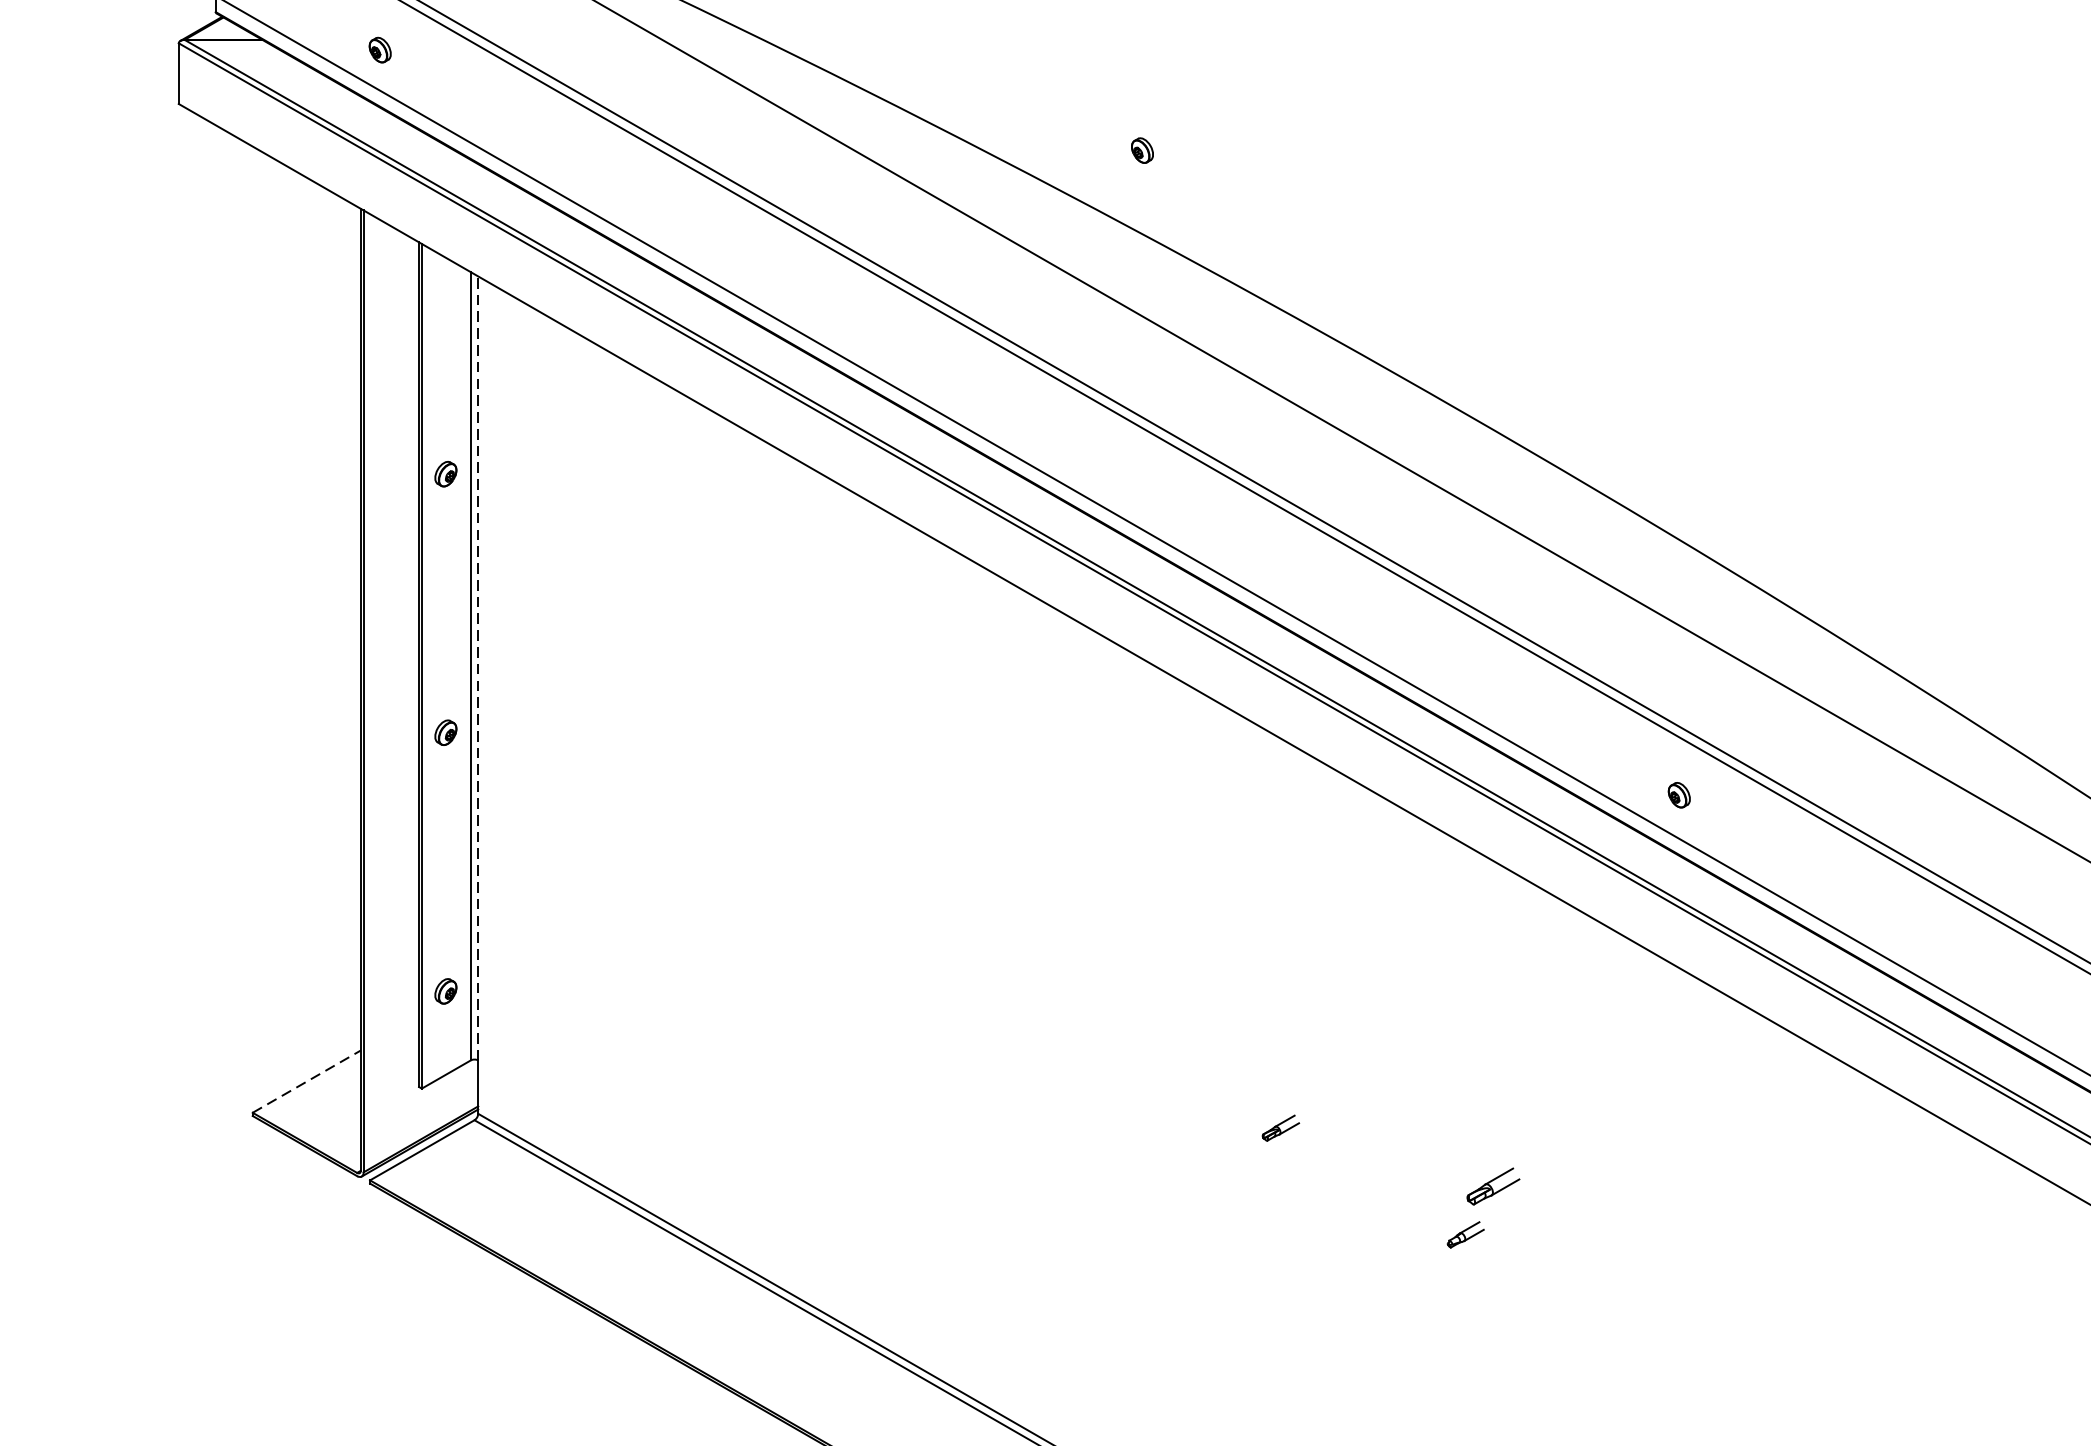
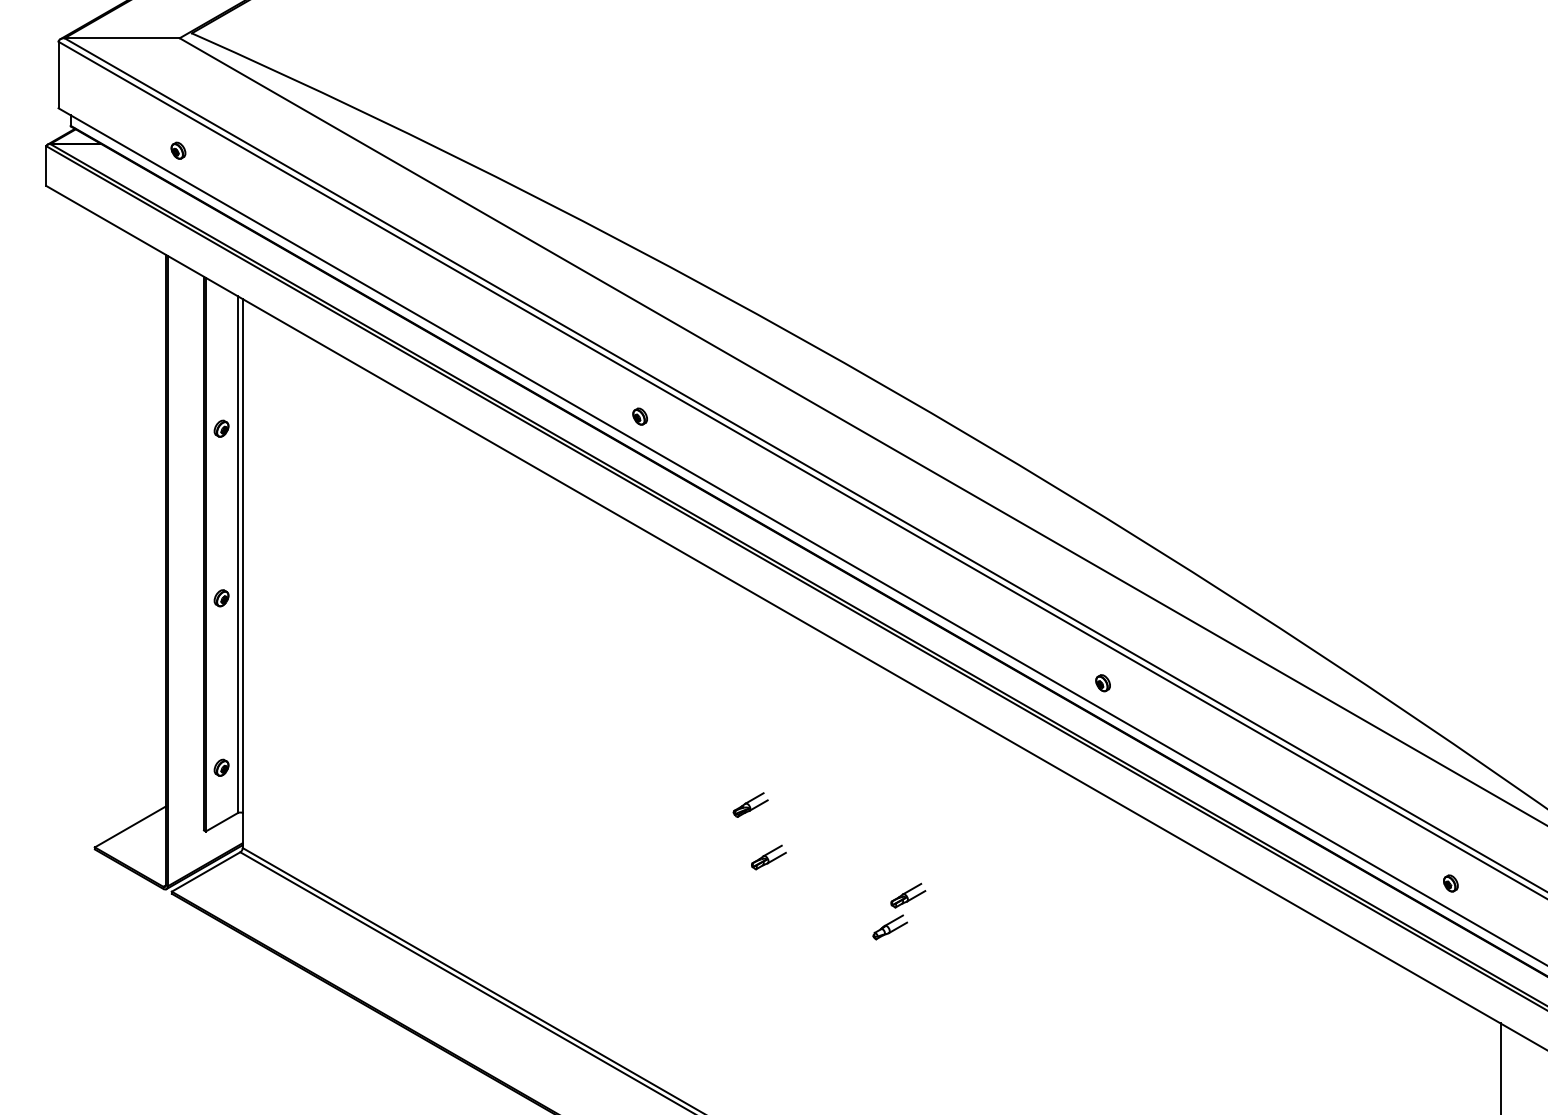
part: (1141, 150) -> (639, 416), moved
line: (477, 669) -> (242, 556), dashed -> solid
part: (1678, 795) -> (1102, 683), moved
part: (1252, 1047) -> (750, 804), added
line: (307, 1080) -> (130, 826), dashed -> solid
part: (1280, 1128) -> (768, 857), size x1.43
part: (1464, 1235) -> (889, 927), size x1.43

